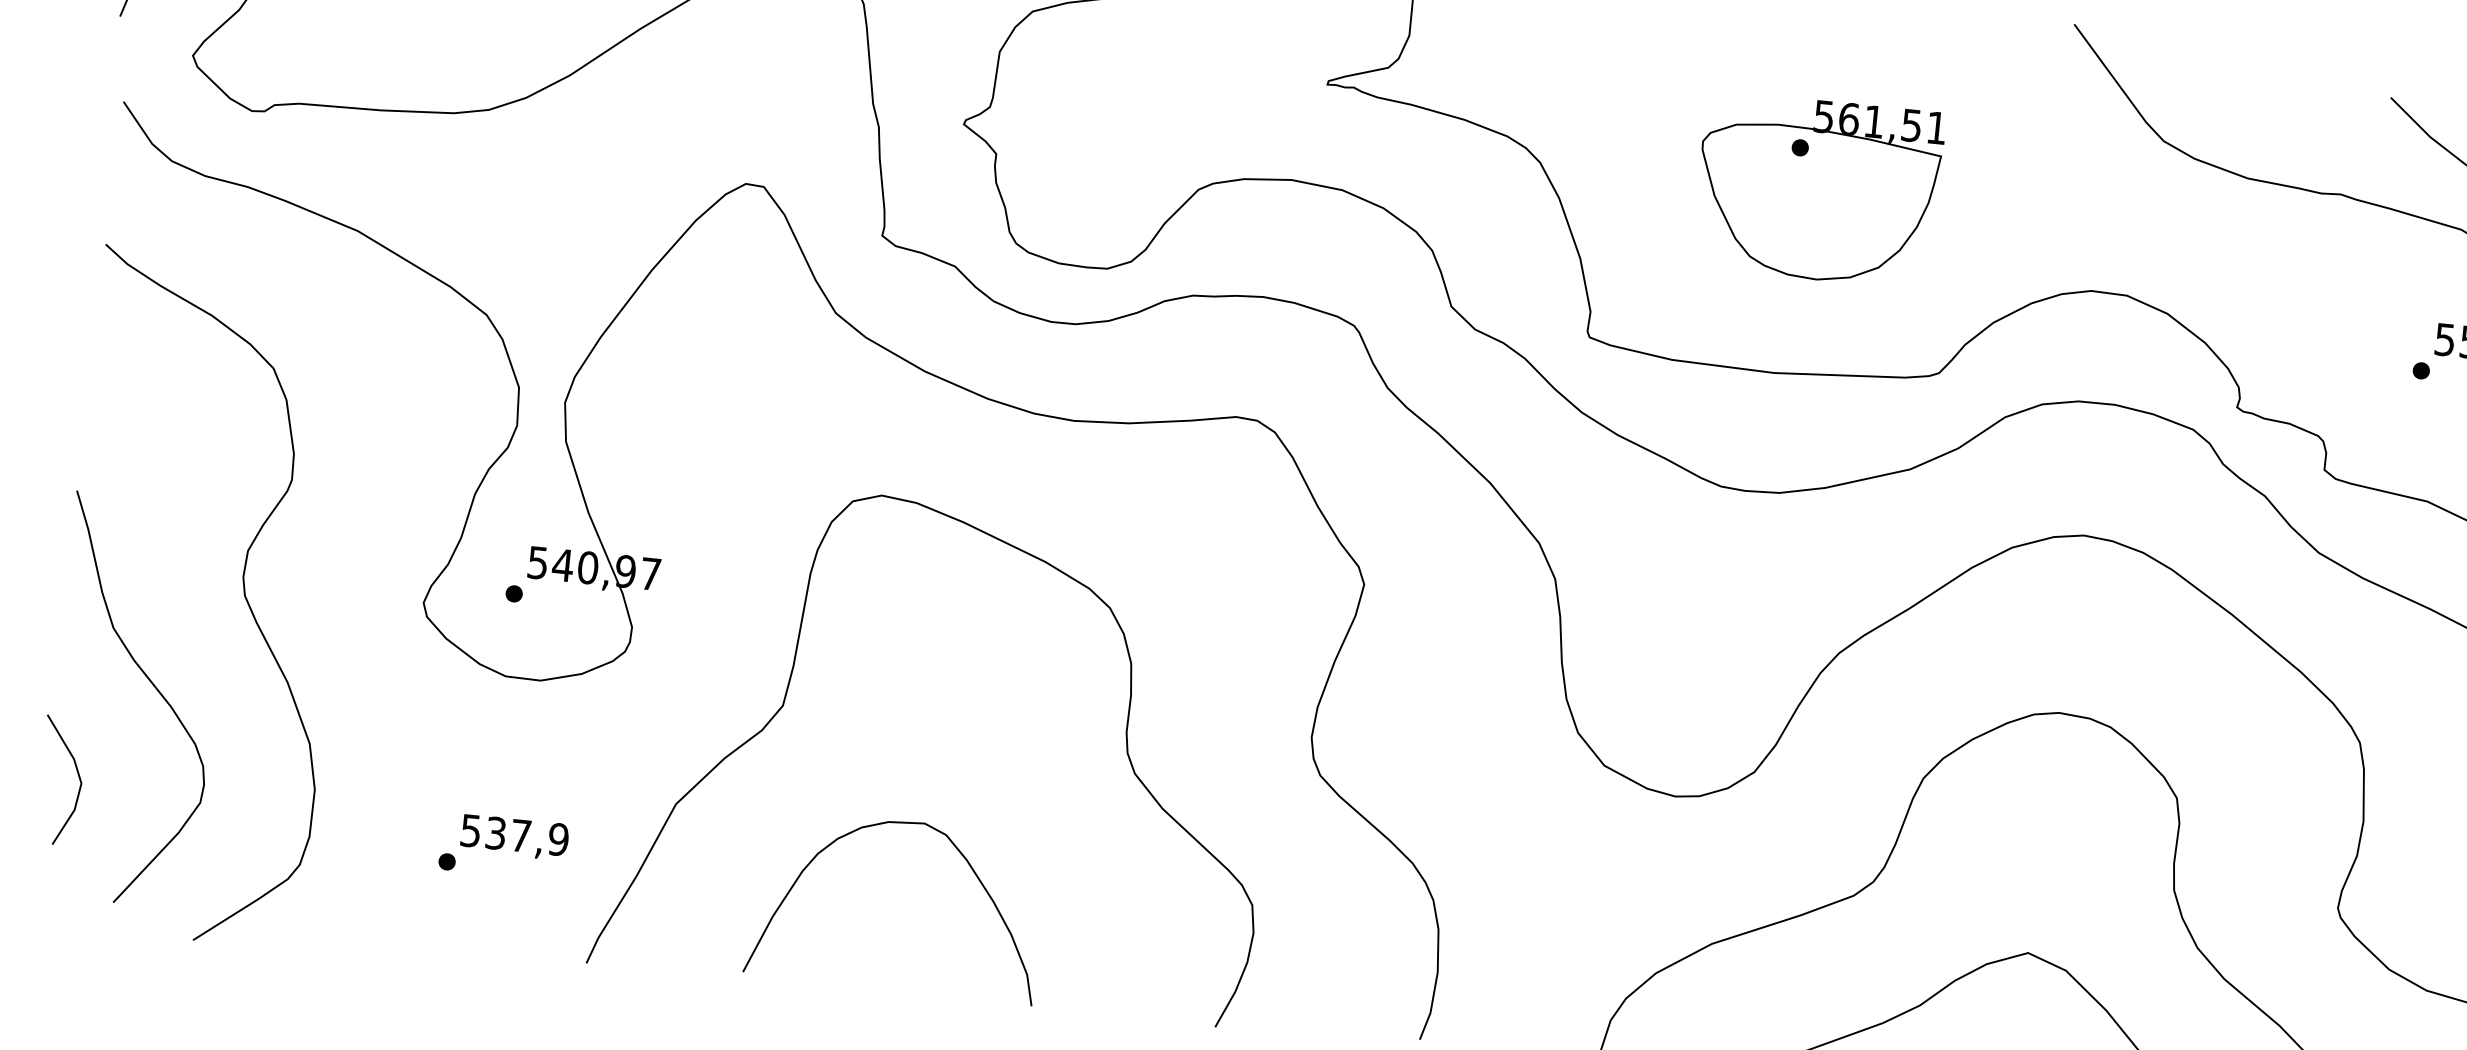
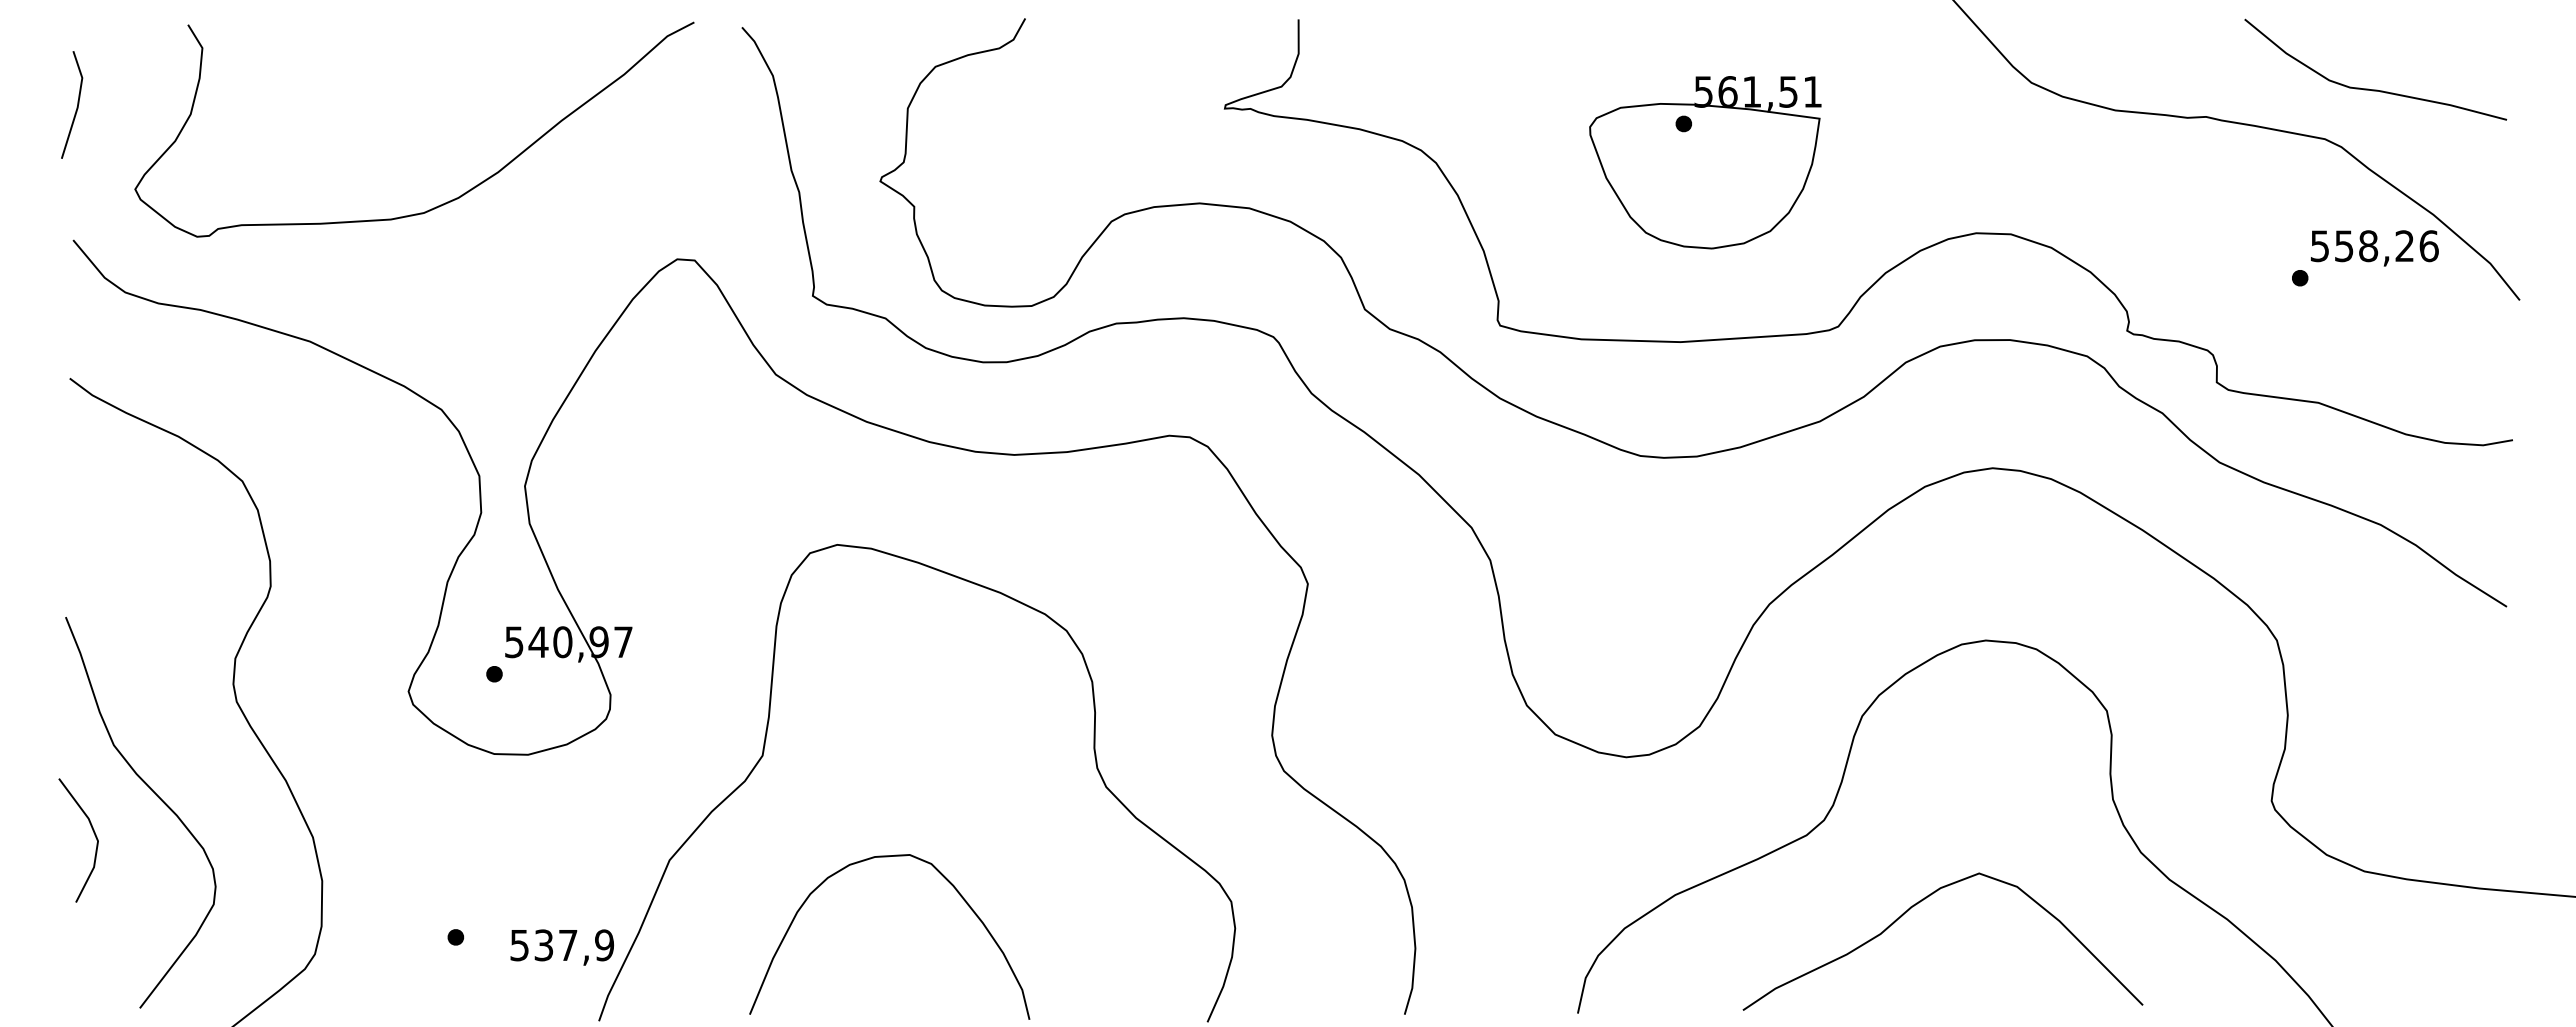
part: (77, 775) -> (93, 833), moved
text: (513, 837) -> (561, 947), moved

